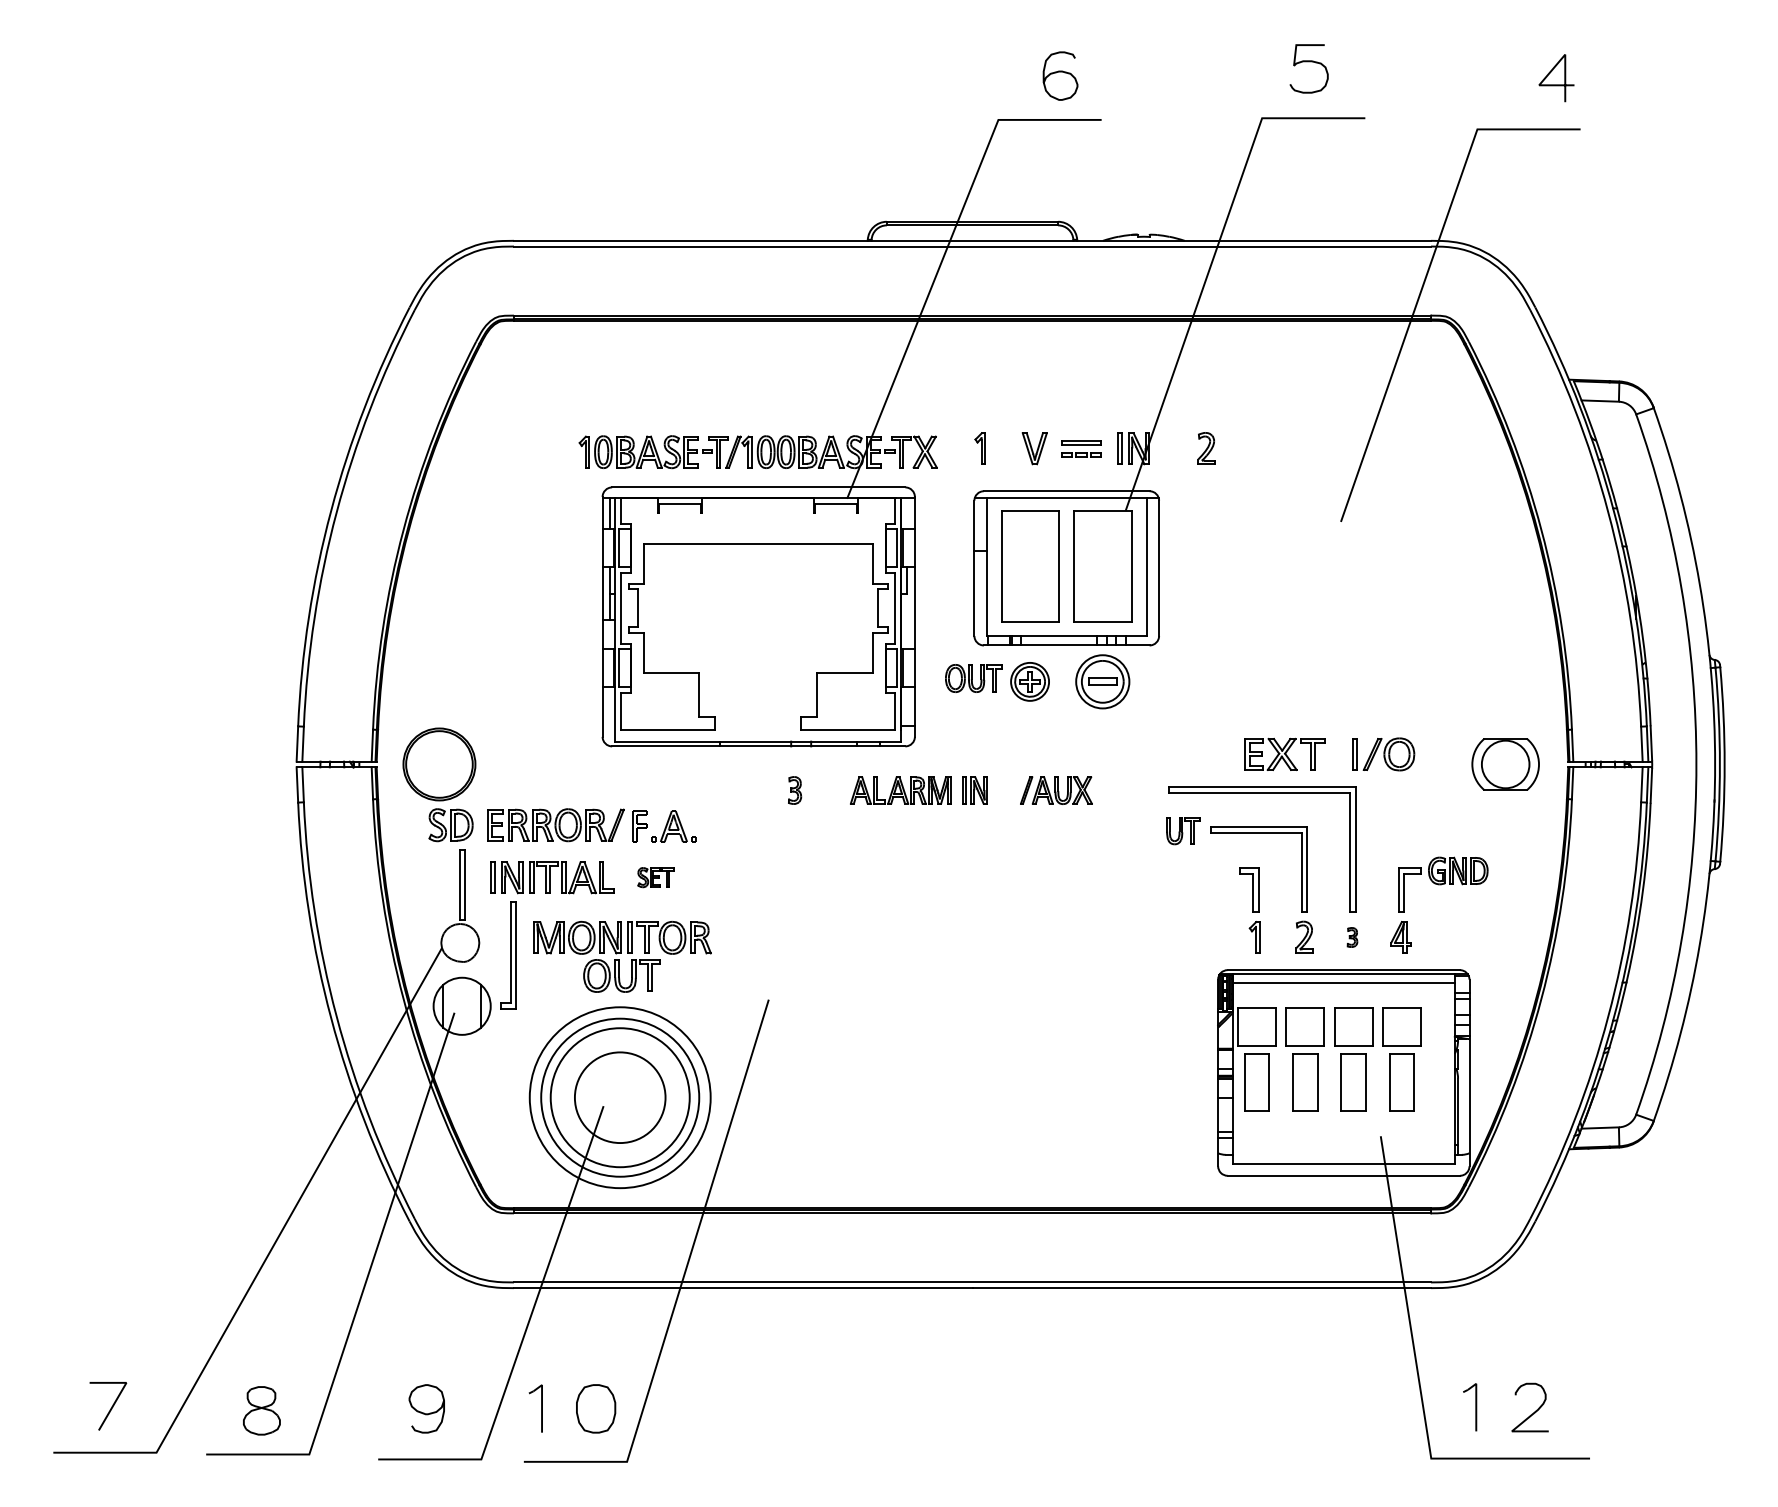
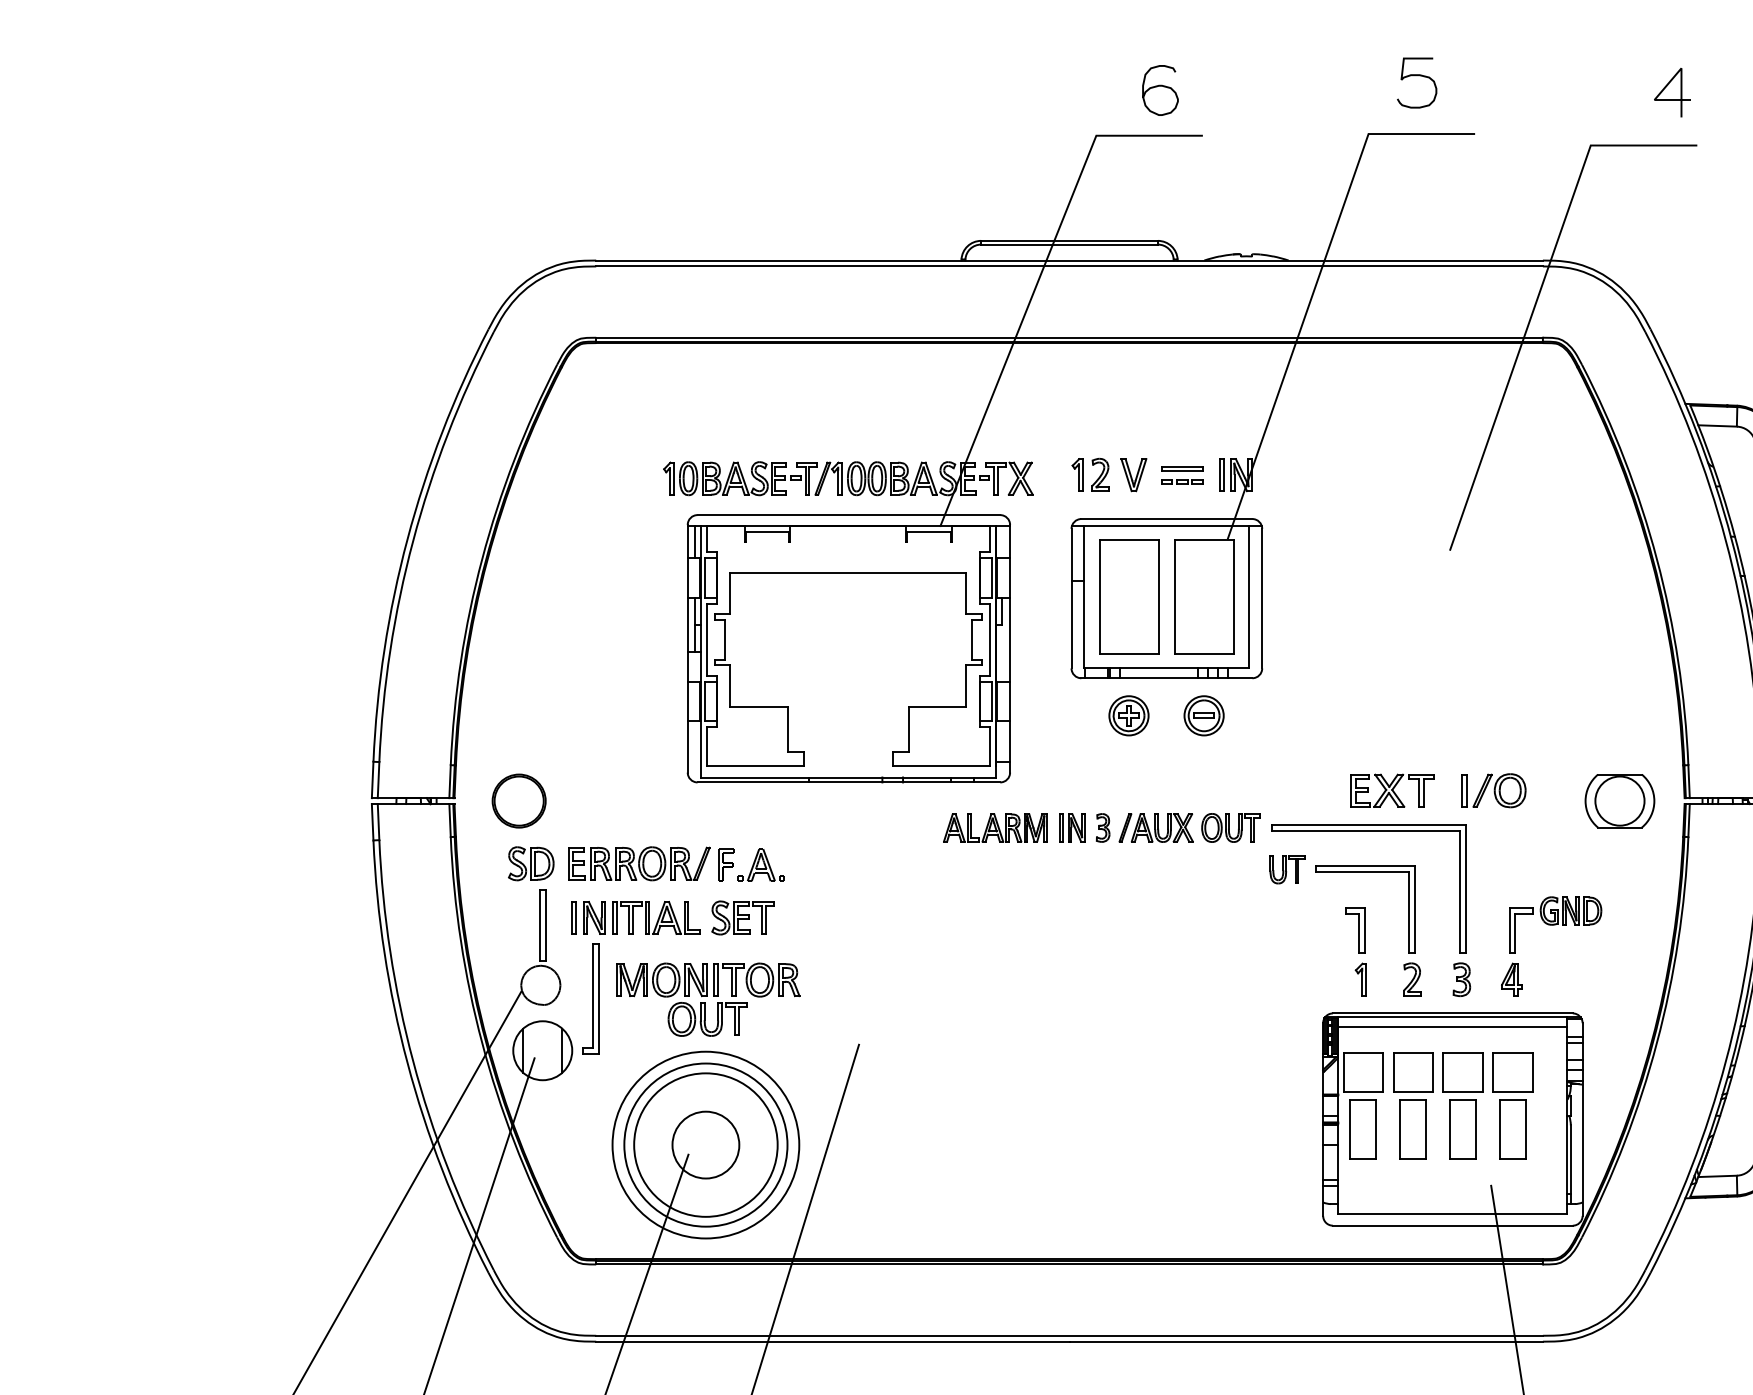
part: (1206, 448) -> (1100, 474), moved
part: (973, 678) -> (1230, 827), moved
part: (1102, 681) -> (1203, 715), size x0.71
part: (438, 764) -> (518, 801), size x0.71
part: (795, 790) -> (1103, 827), moved
part: (655, 877) -> (742, 917), size x1.67
part: (1352, 937) -> (1461, 979), size x1.67
circle: (619, 1097) -> (705, 1144), size x0.71

